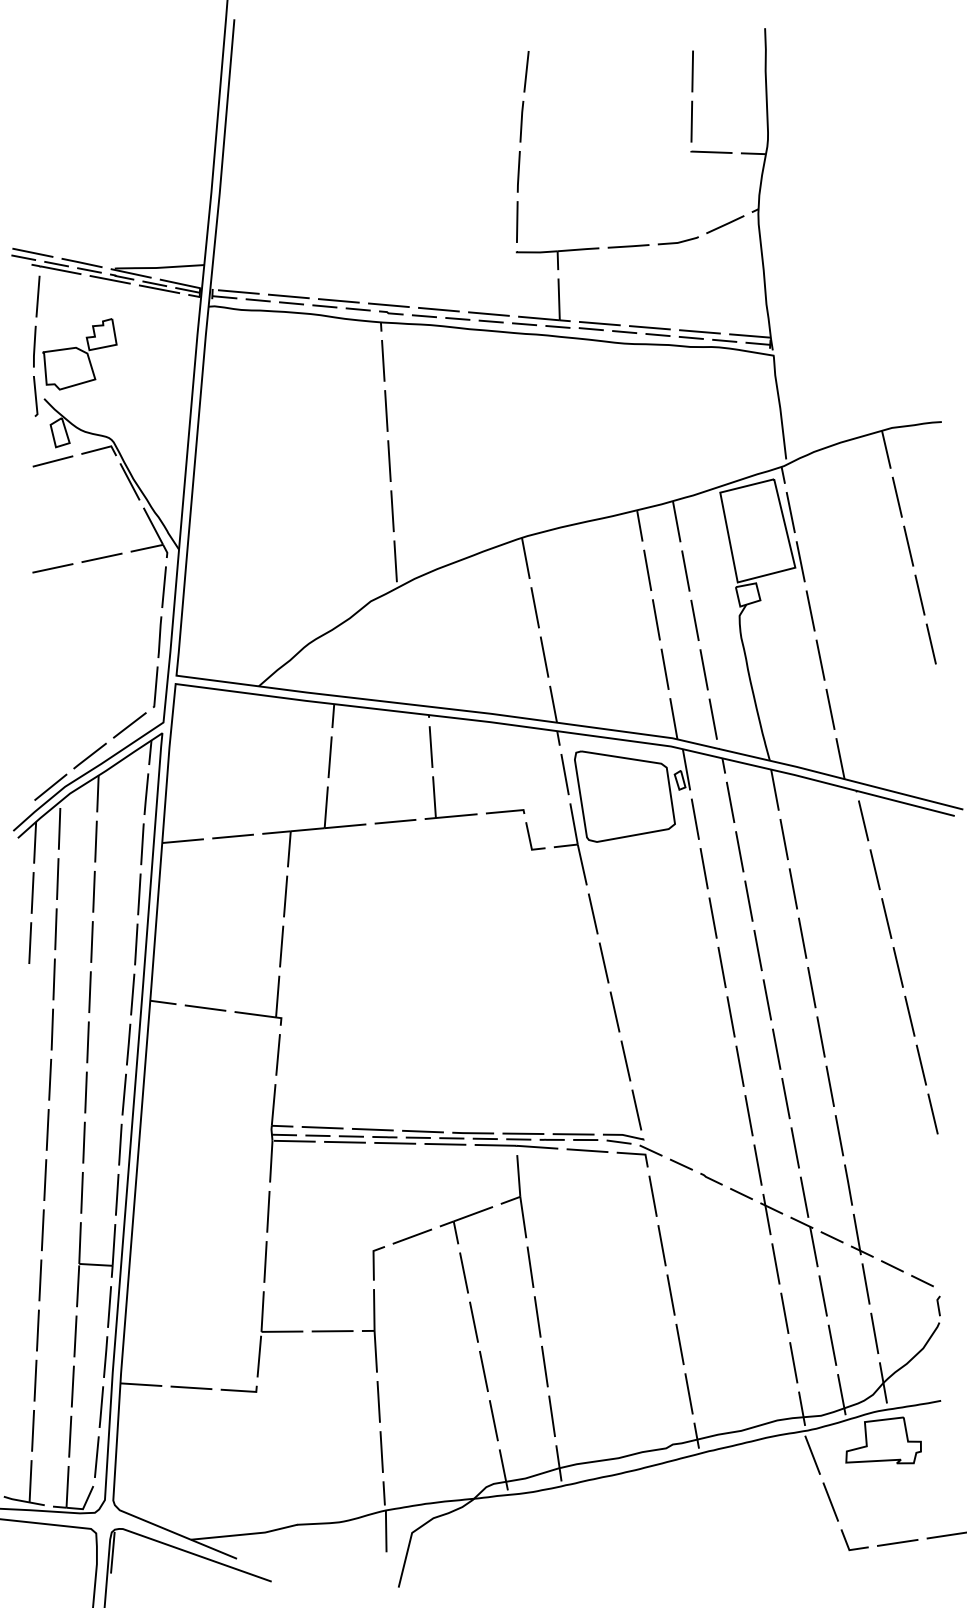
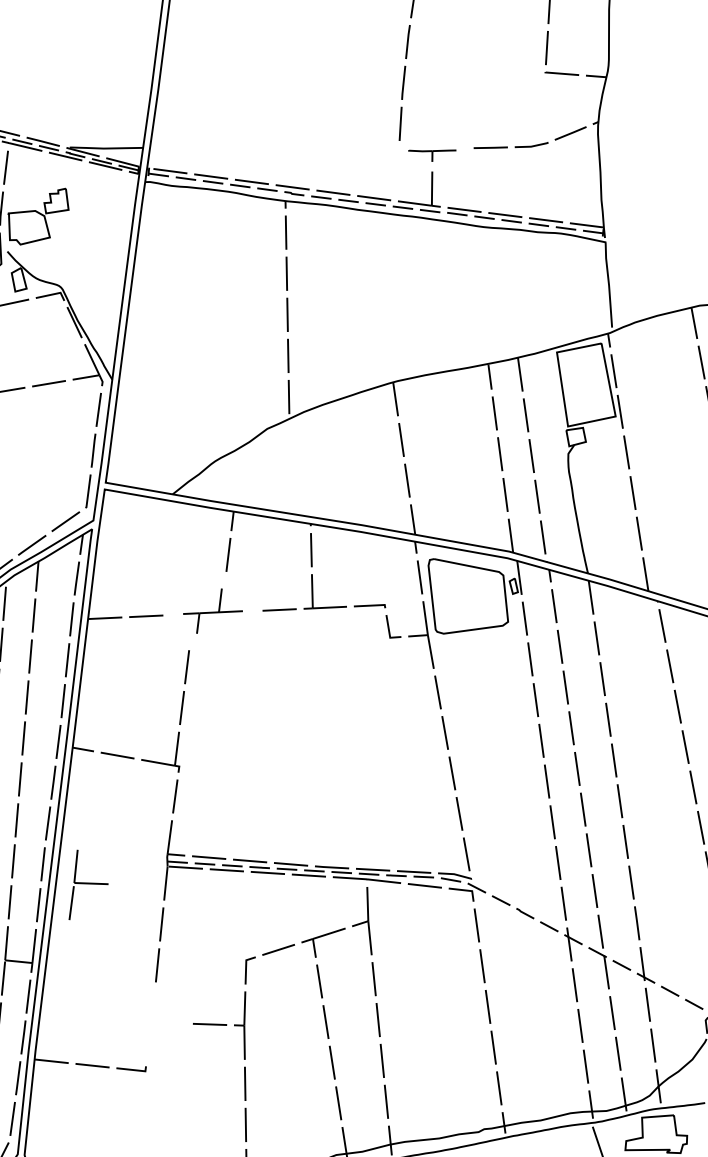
part: (557, 258) -> (432, 155), size x0.7
part: (314, 826) -> (213, 610), size x0.7
part: (279, 1334) -> (88, 885), moved

